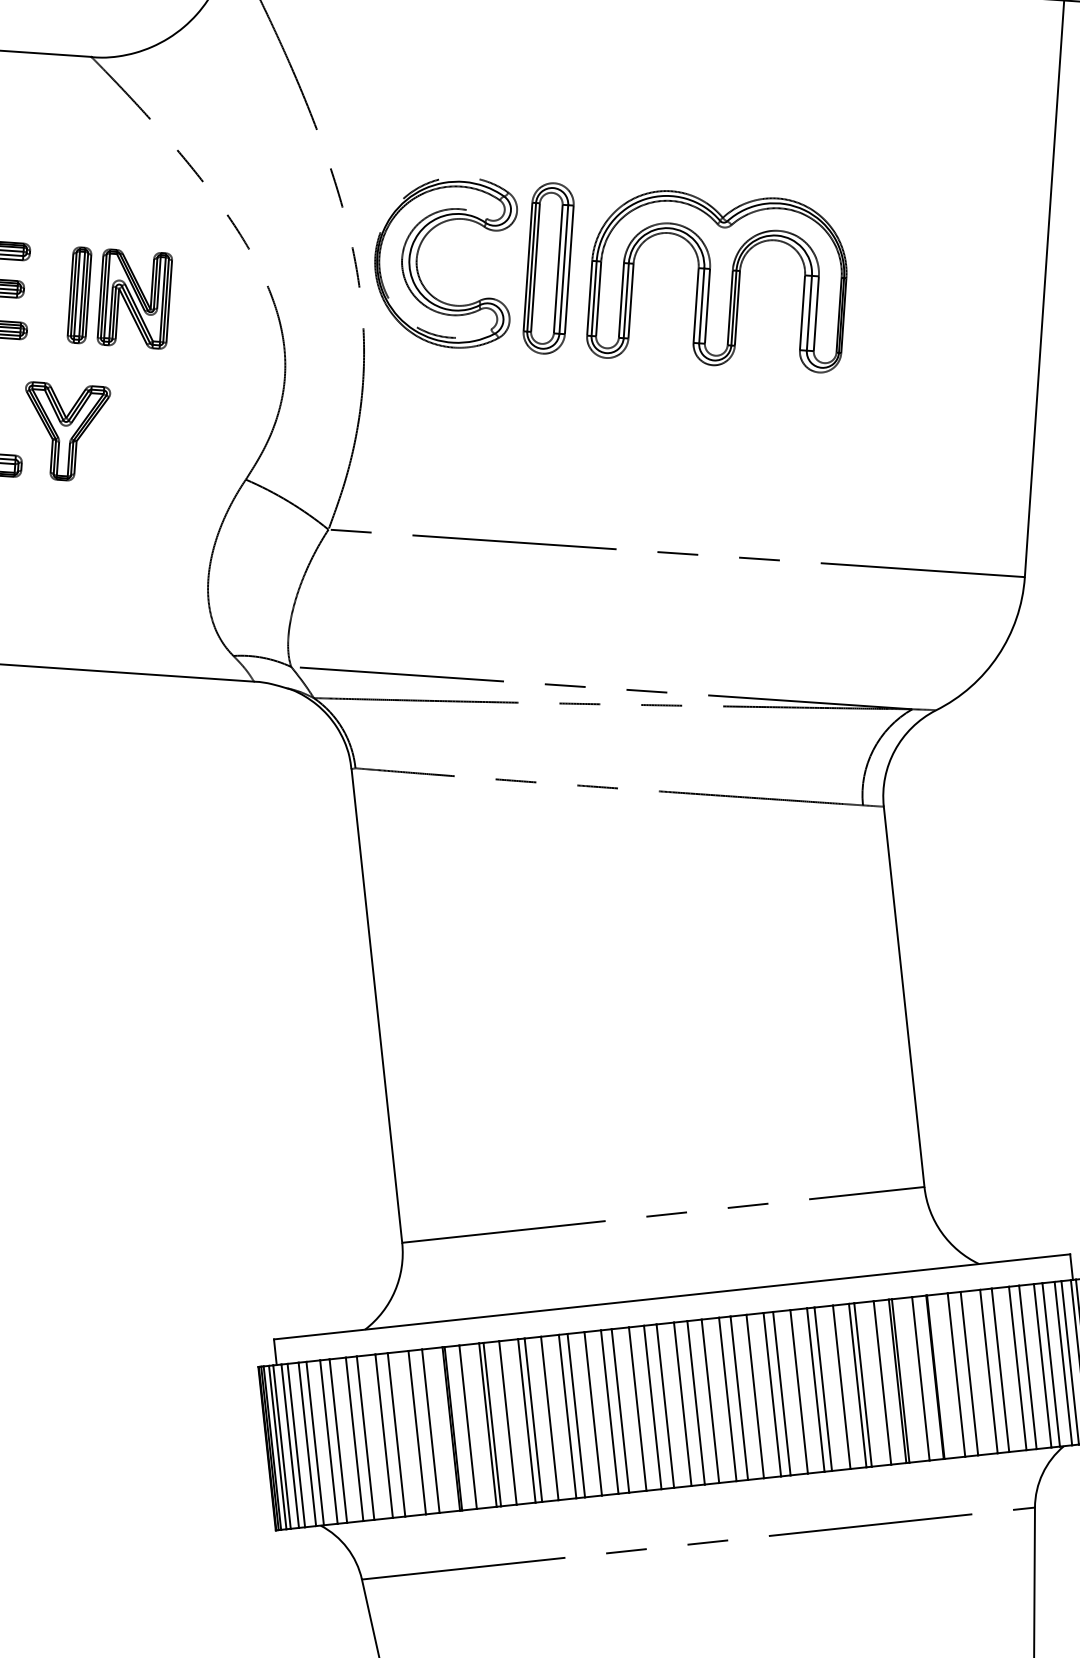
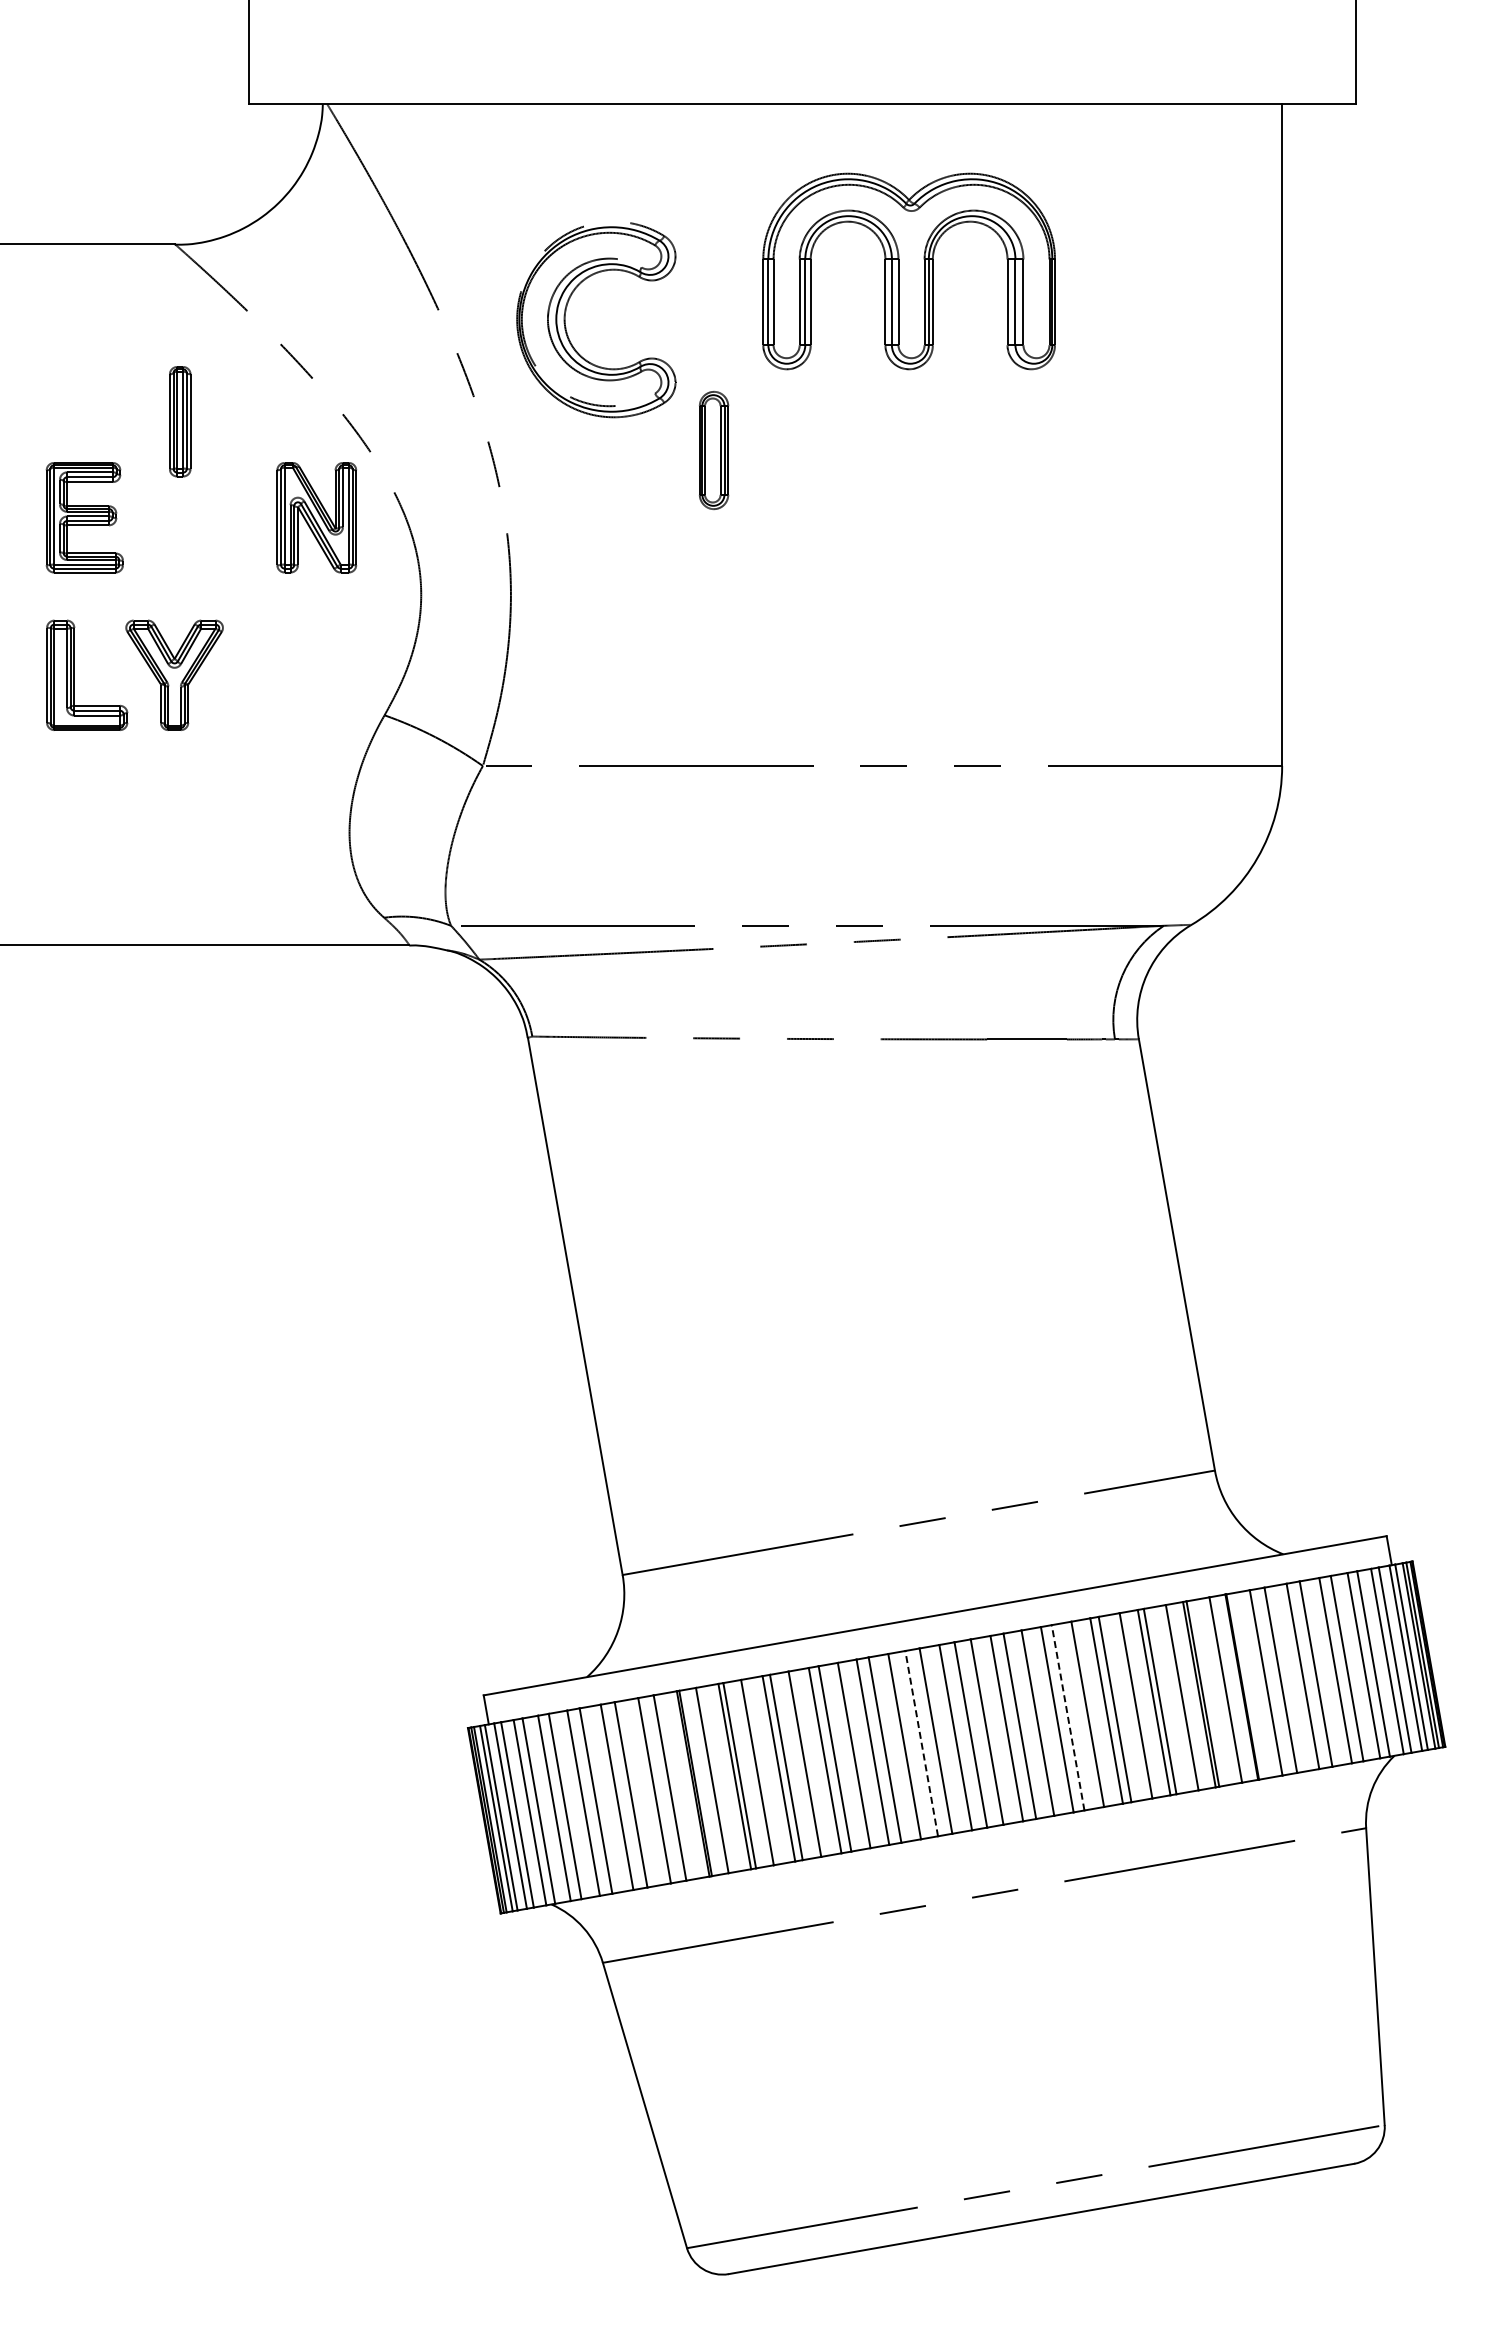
part: (417, 266) -> (566, 327), moved
part: (548, 268) -> (713, 450), size x0.6
part: (718, 280) -> (908, 271), moved
part: (79, 295) -> (180, 421), moved
part: (134, 298) -> (316, 517), moved
line: (782, 1393) -> (1068, 1717), solid -> dashed
line: (652, 1407) -> (921, 1743), solid -> dashed

